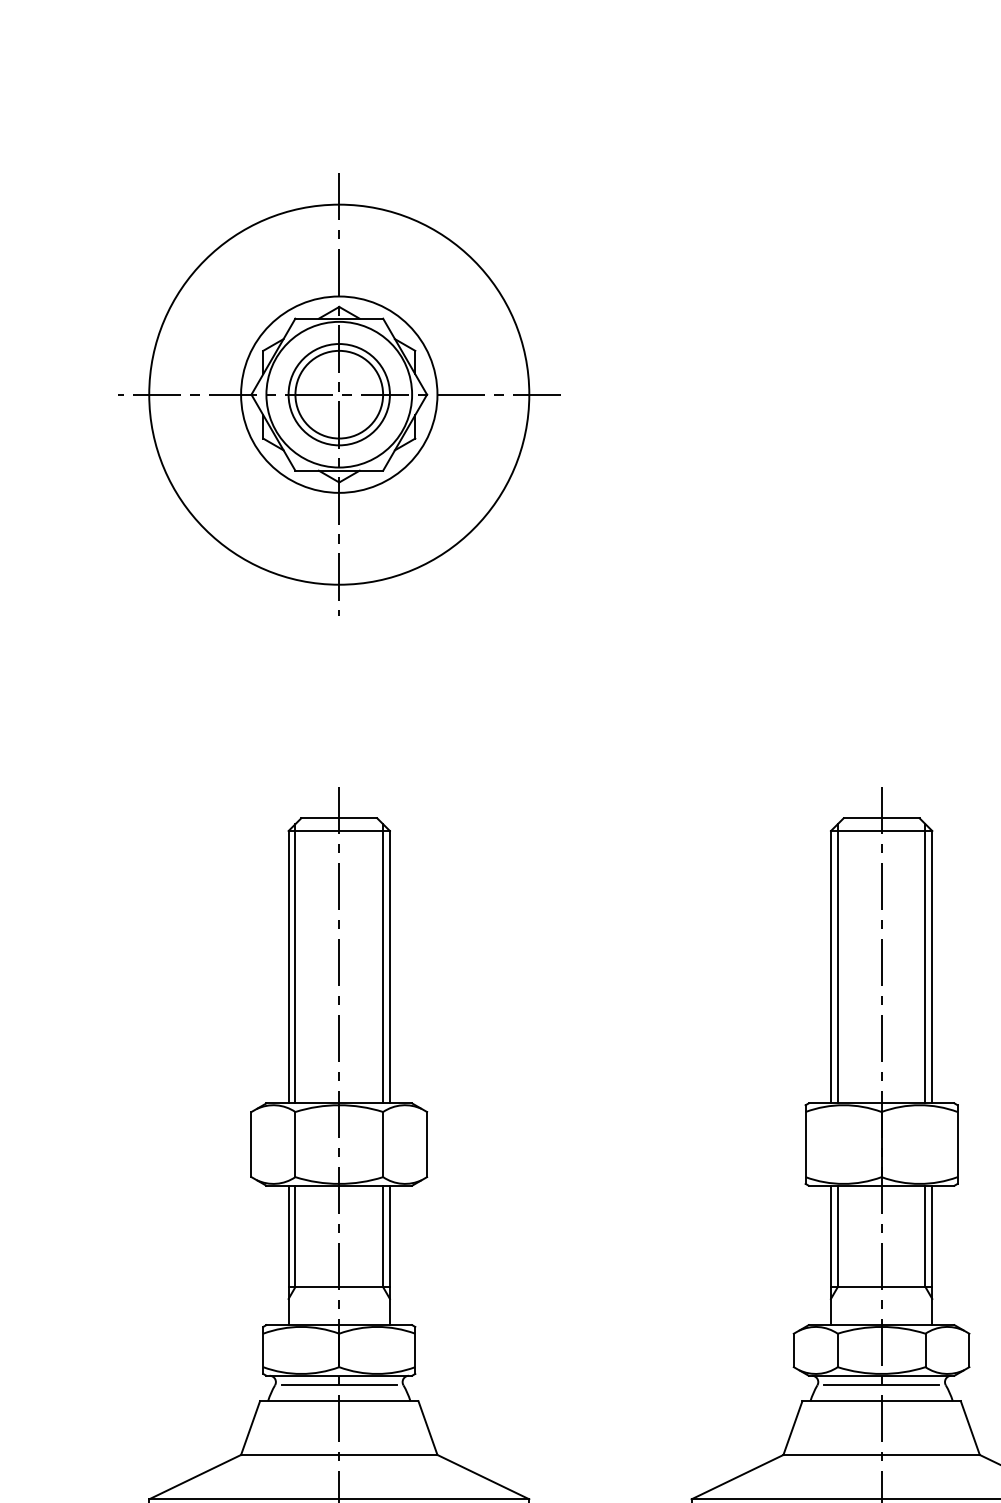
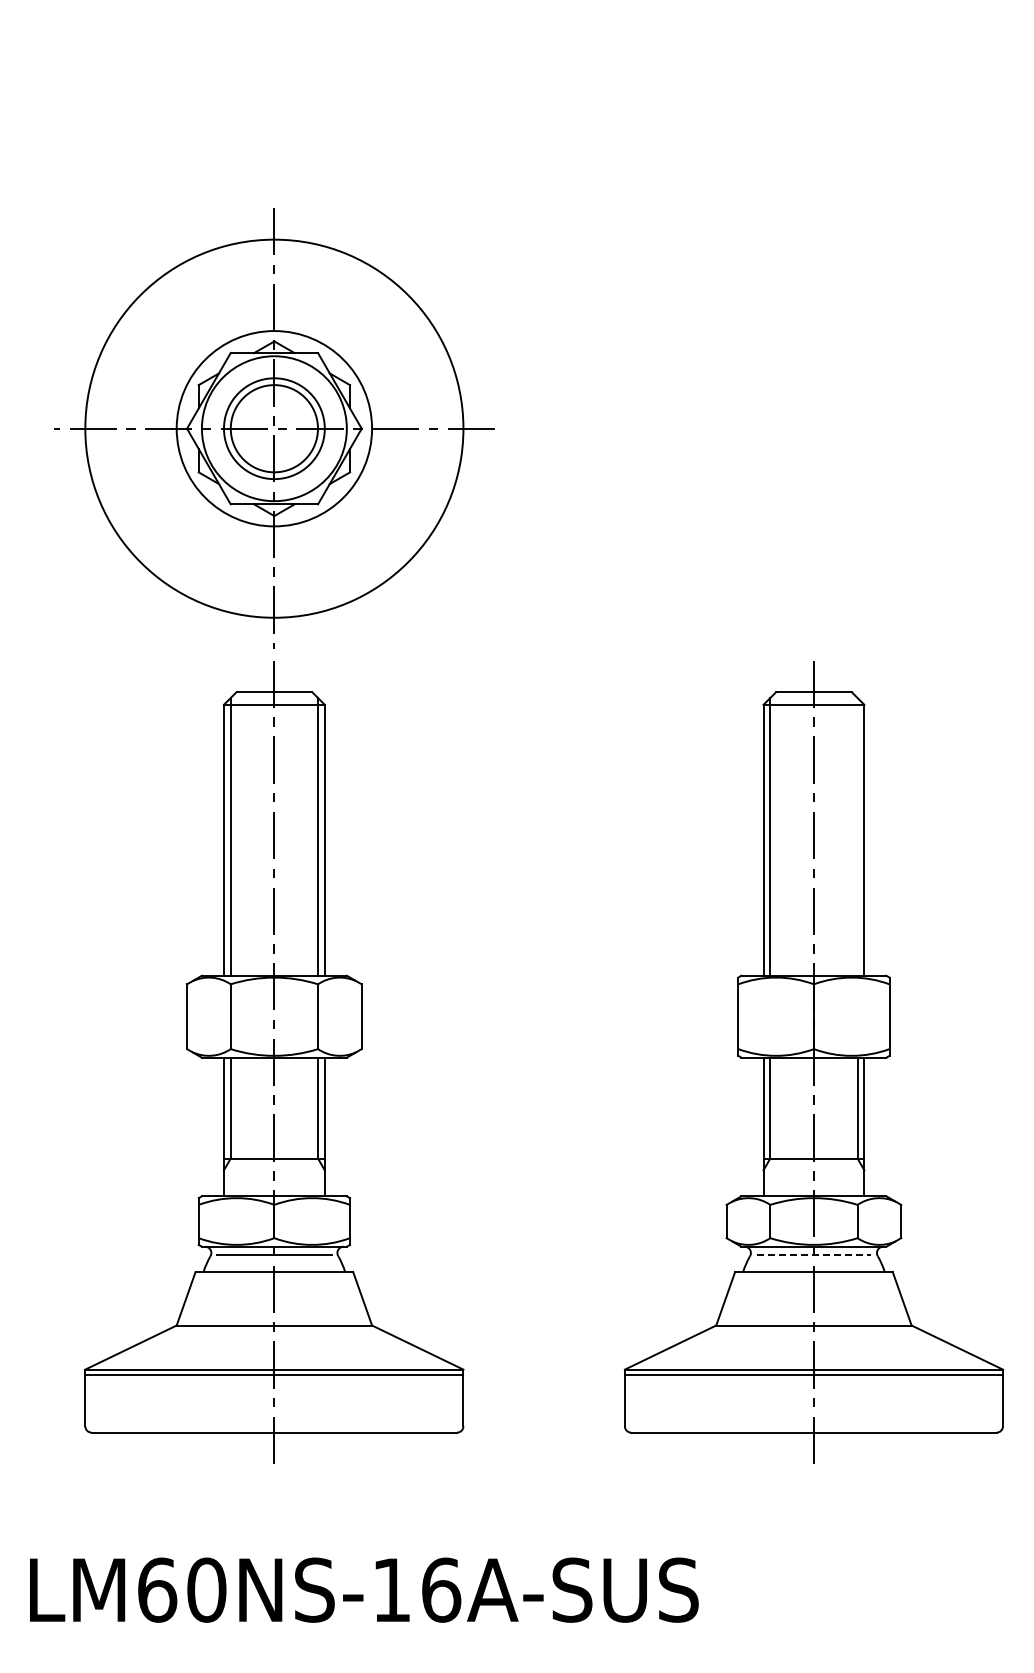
part: (339, 394) -> (274, 428), moved
line: (925, 963) -> (857, 836), removed
line: (882, 1384) -> (814, 1255), solid -> dashed

